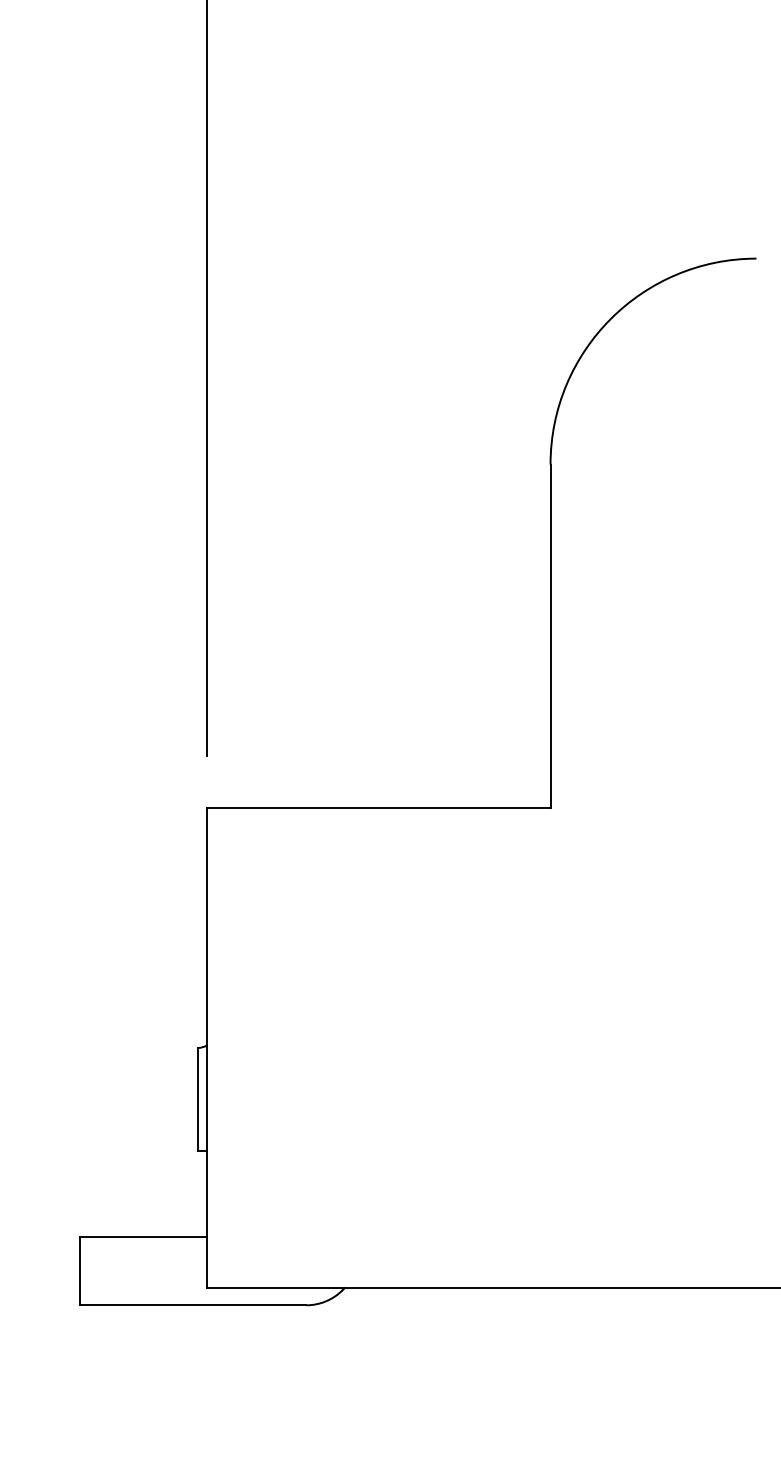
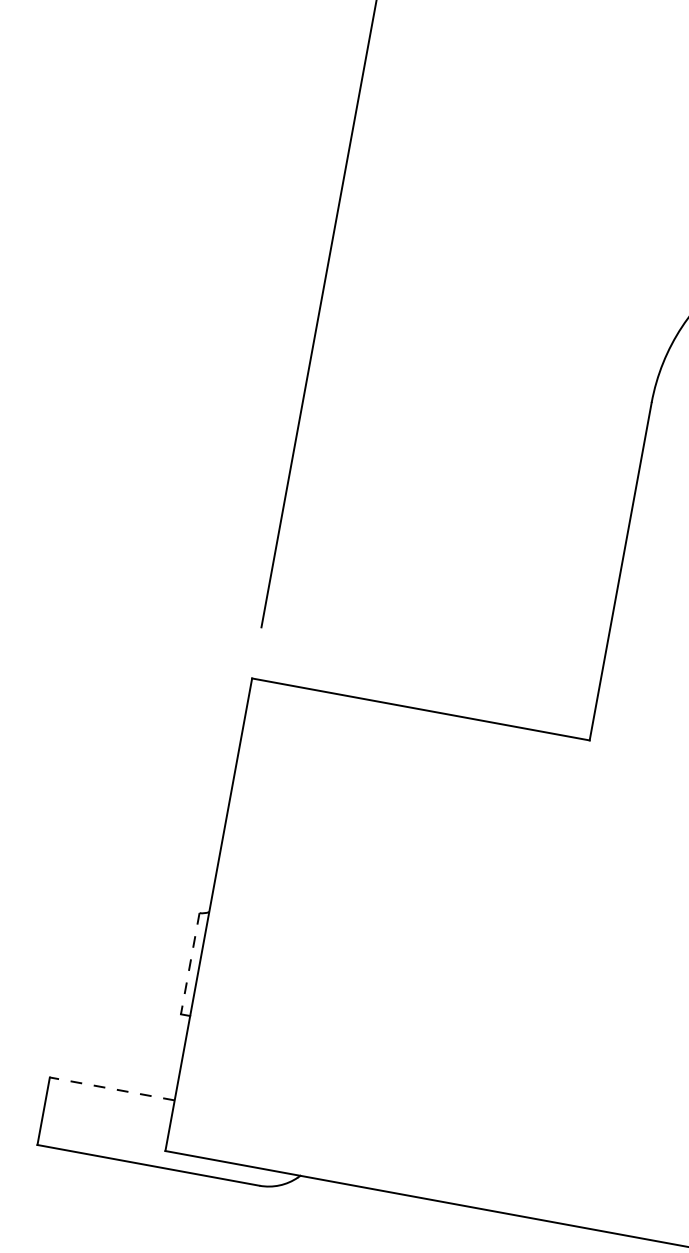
line: (197, 1099) -> (189, 963), solid -> dashed
line: (143, 1236) -> (111, 1088), solid -> dashed

